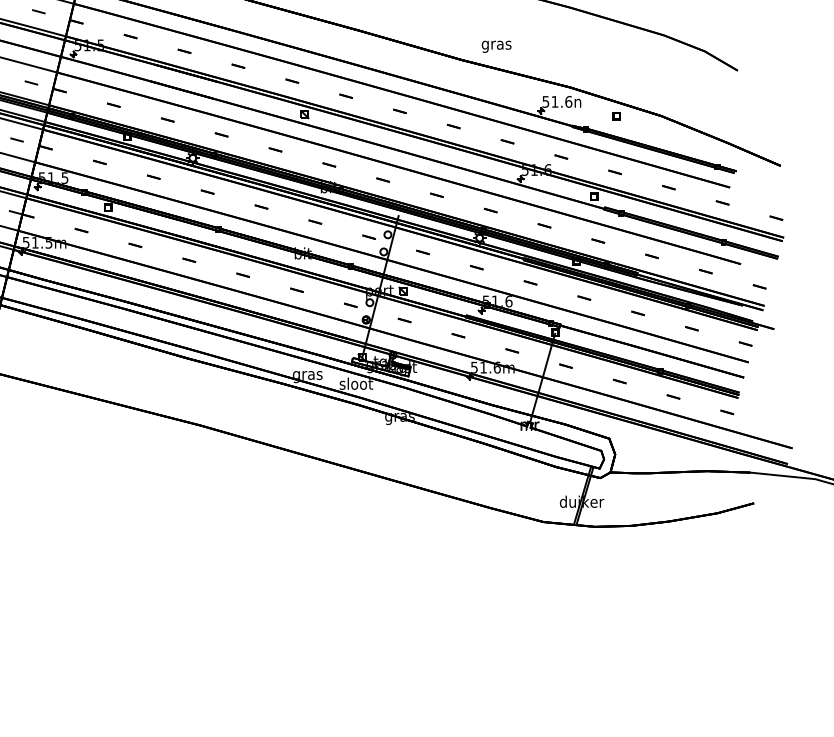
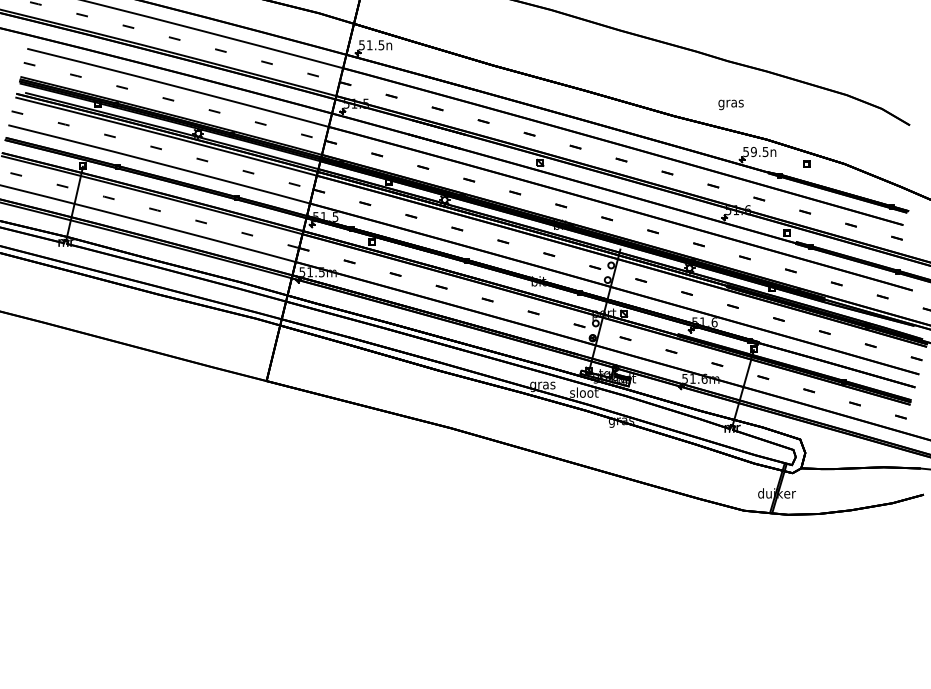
text: (495, 46) -> (730, 104), moved
text: (561, 101) -> (759, 151), 51.6n -> 59.5n

